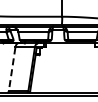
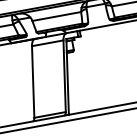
line: (12, 69) -> (33, 82), dashed -> solid

